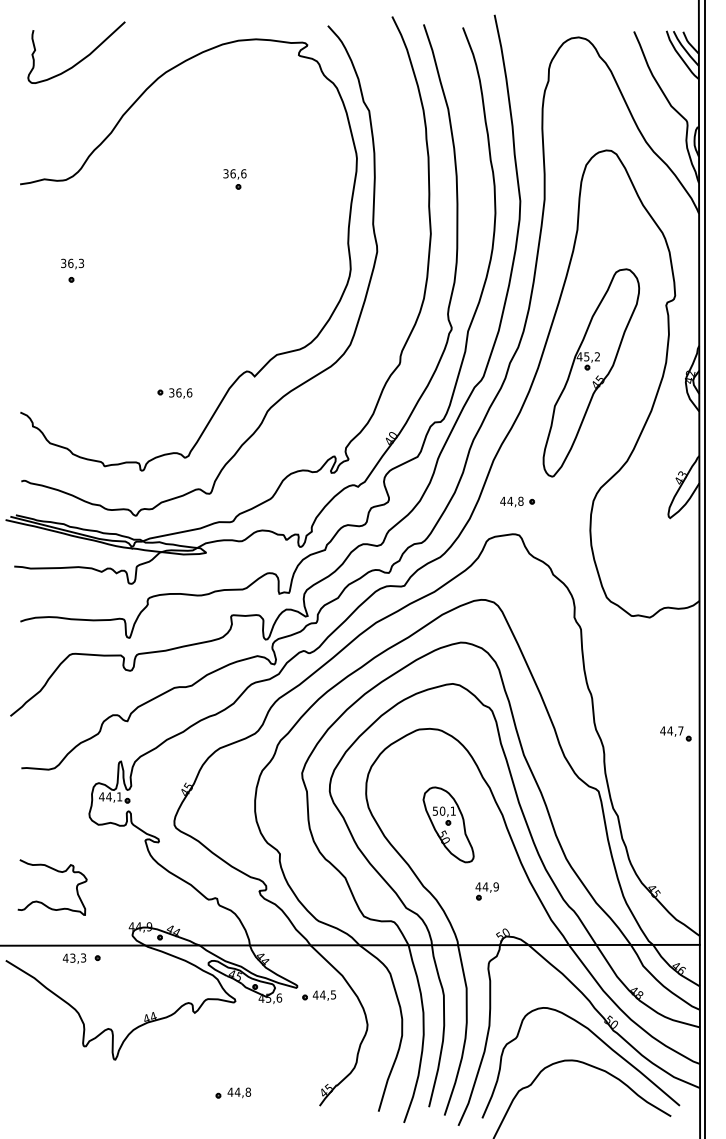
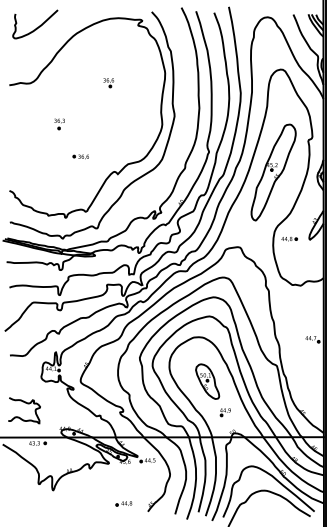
part: (72, 271) -> (59, 124), moved
part: (173, 392) -> (80, 156), moved
part: (517, 502) -> (289, 239), moved
part: (232, 1092) -> (123, 503), moved

